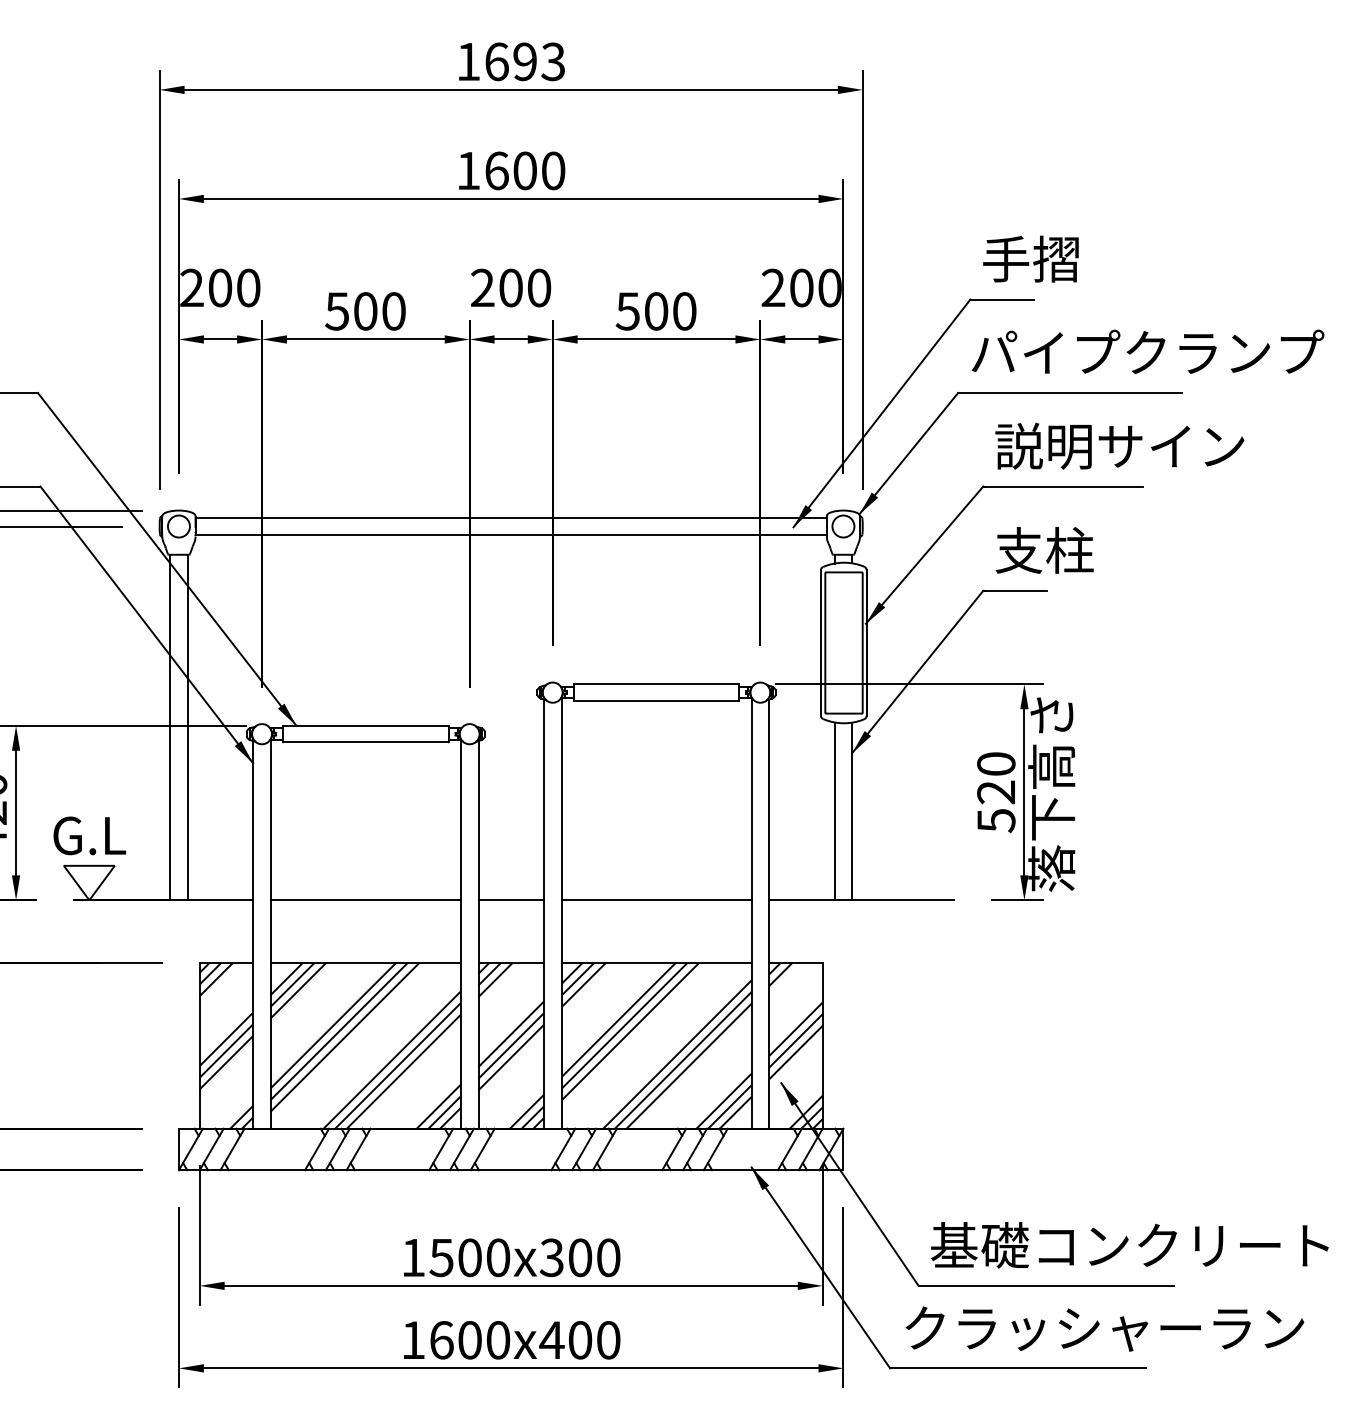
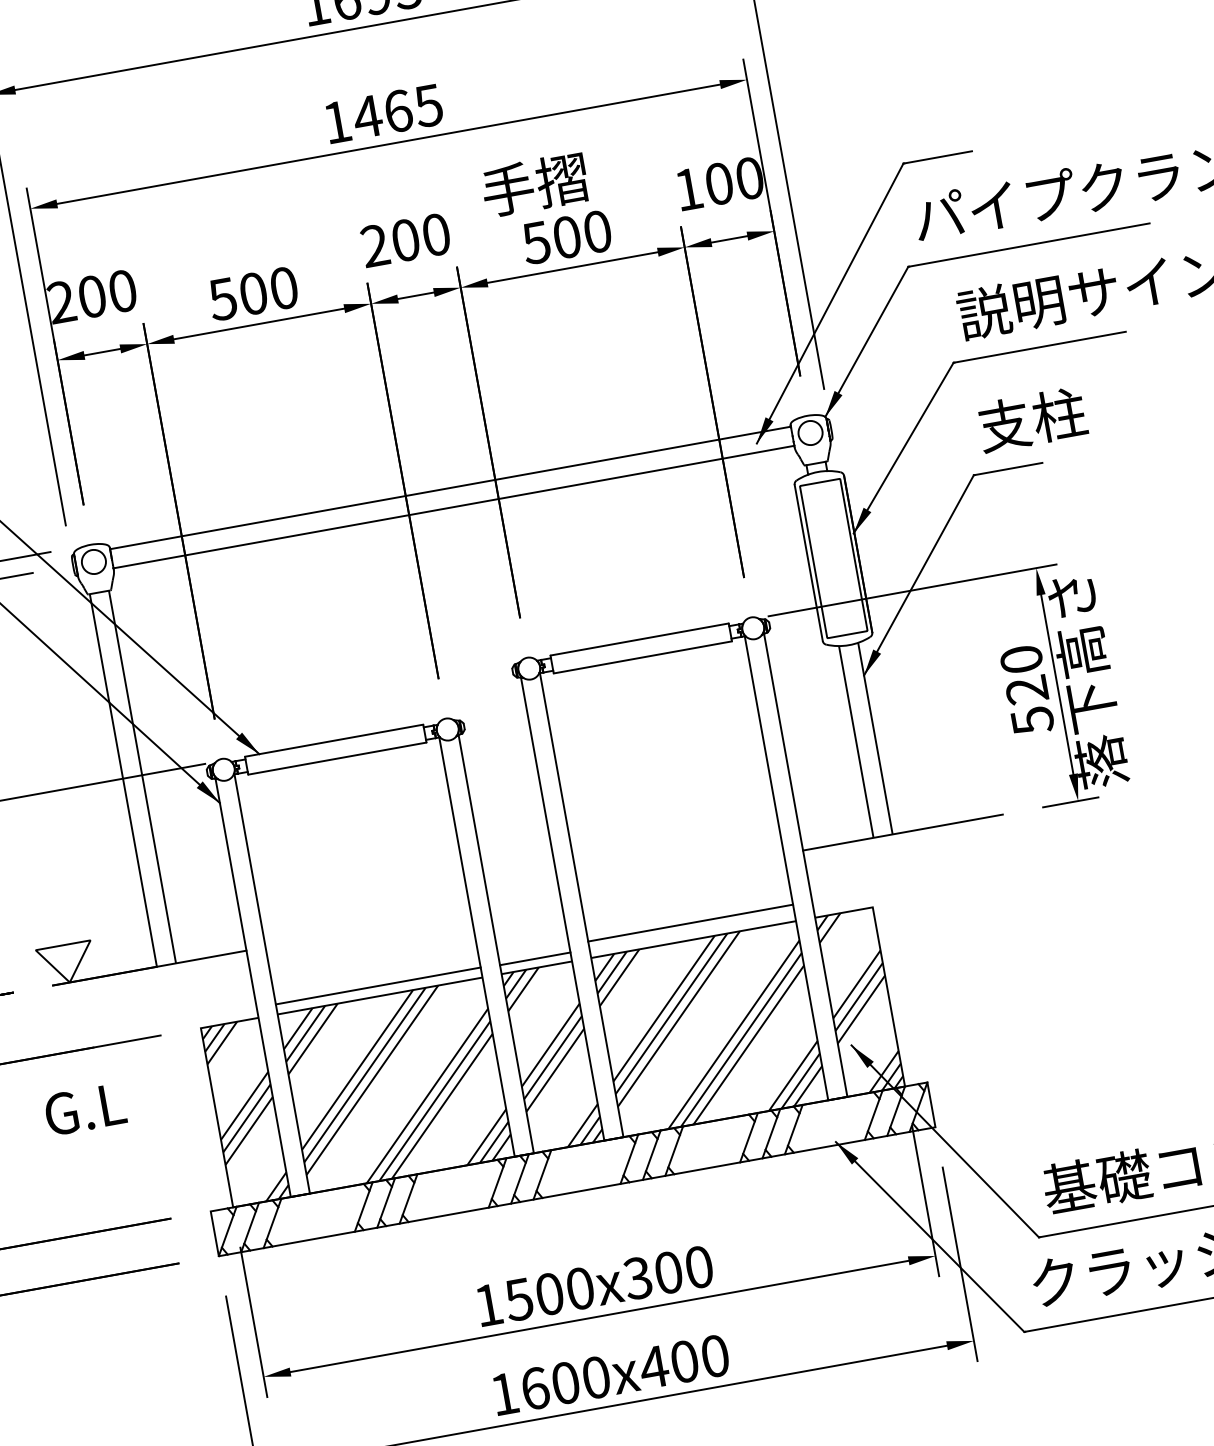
text: (524, 170) -> (397, 110), 1600 -> 1465
text: (1030, 258) -> (534, 184), moved
text: (773, 287) -> (688, 188), 200 -> 100
text: (89, 835) -> (84, 1109), moved
line: (365, 900) -> (377, 986), moved
line: (510, 900) -> (534, 959), moved
line: (656, 900) -> (690, 923), moved

